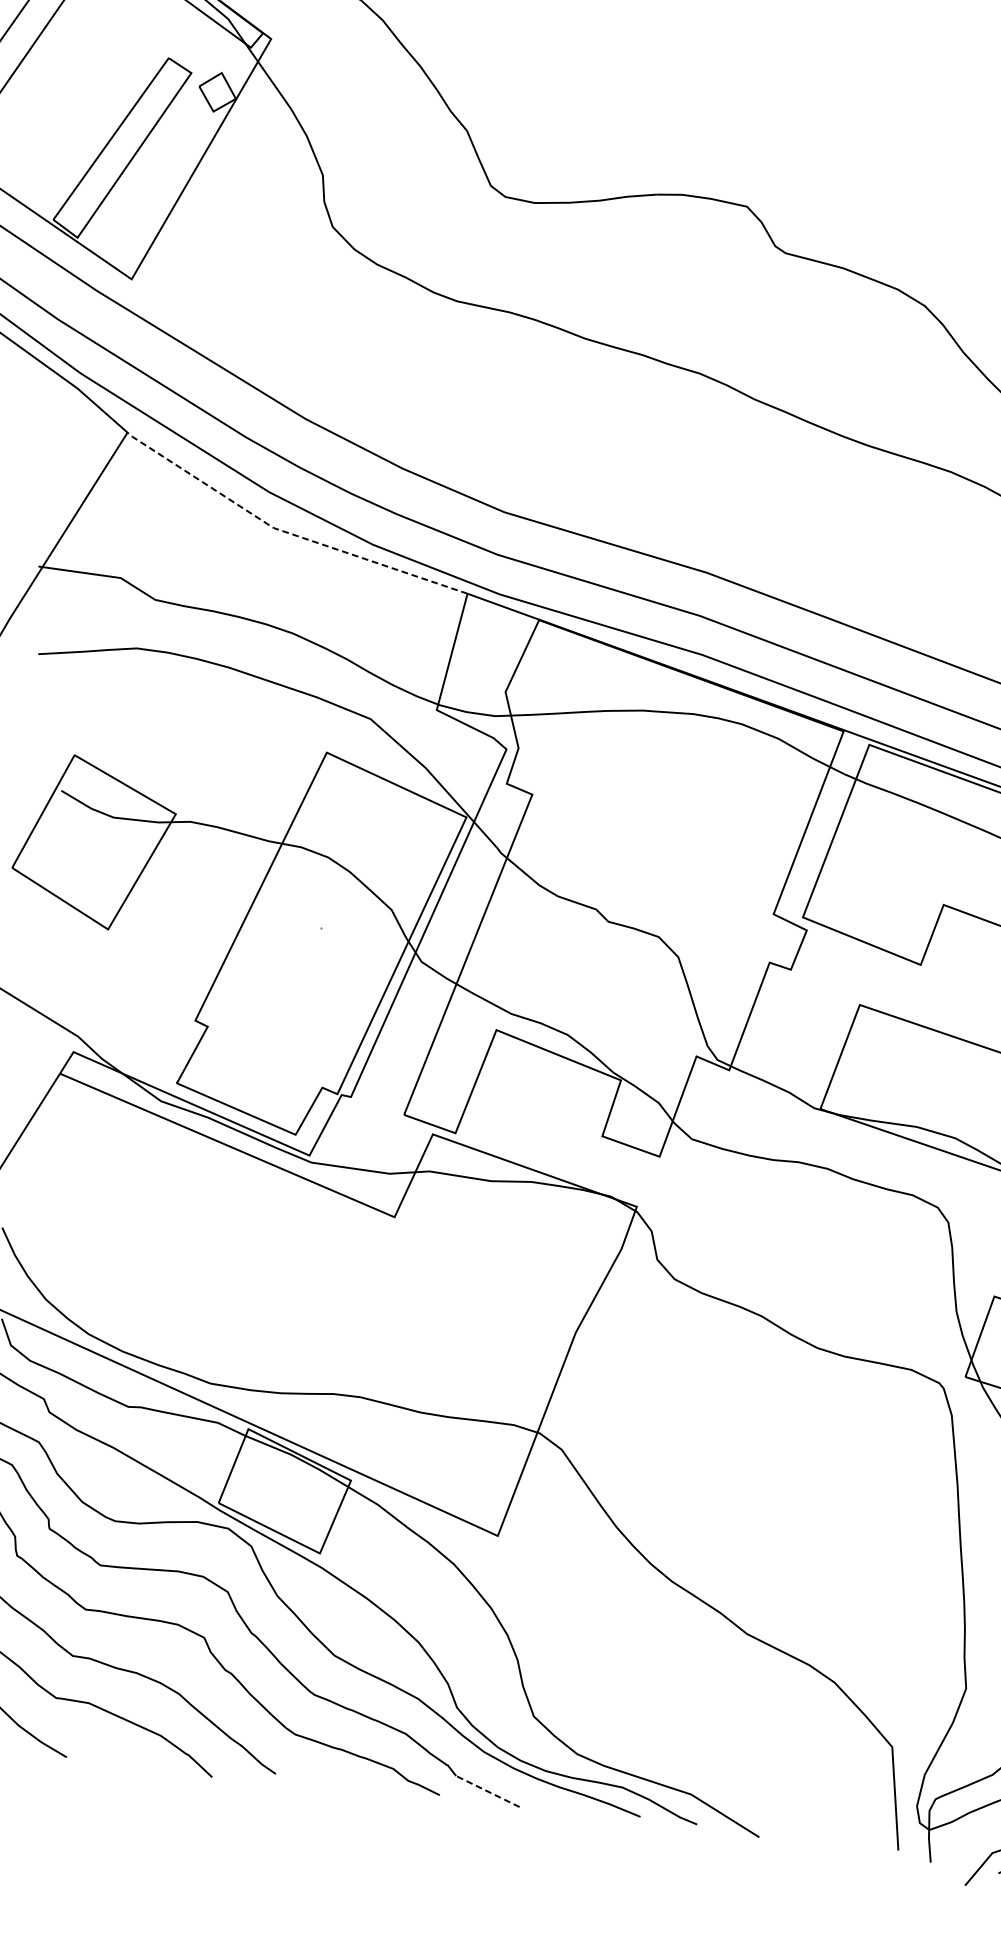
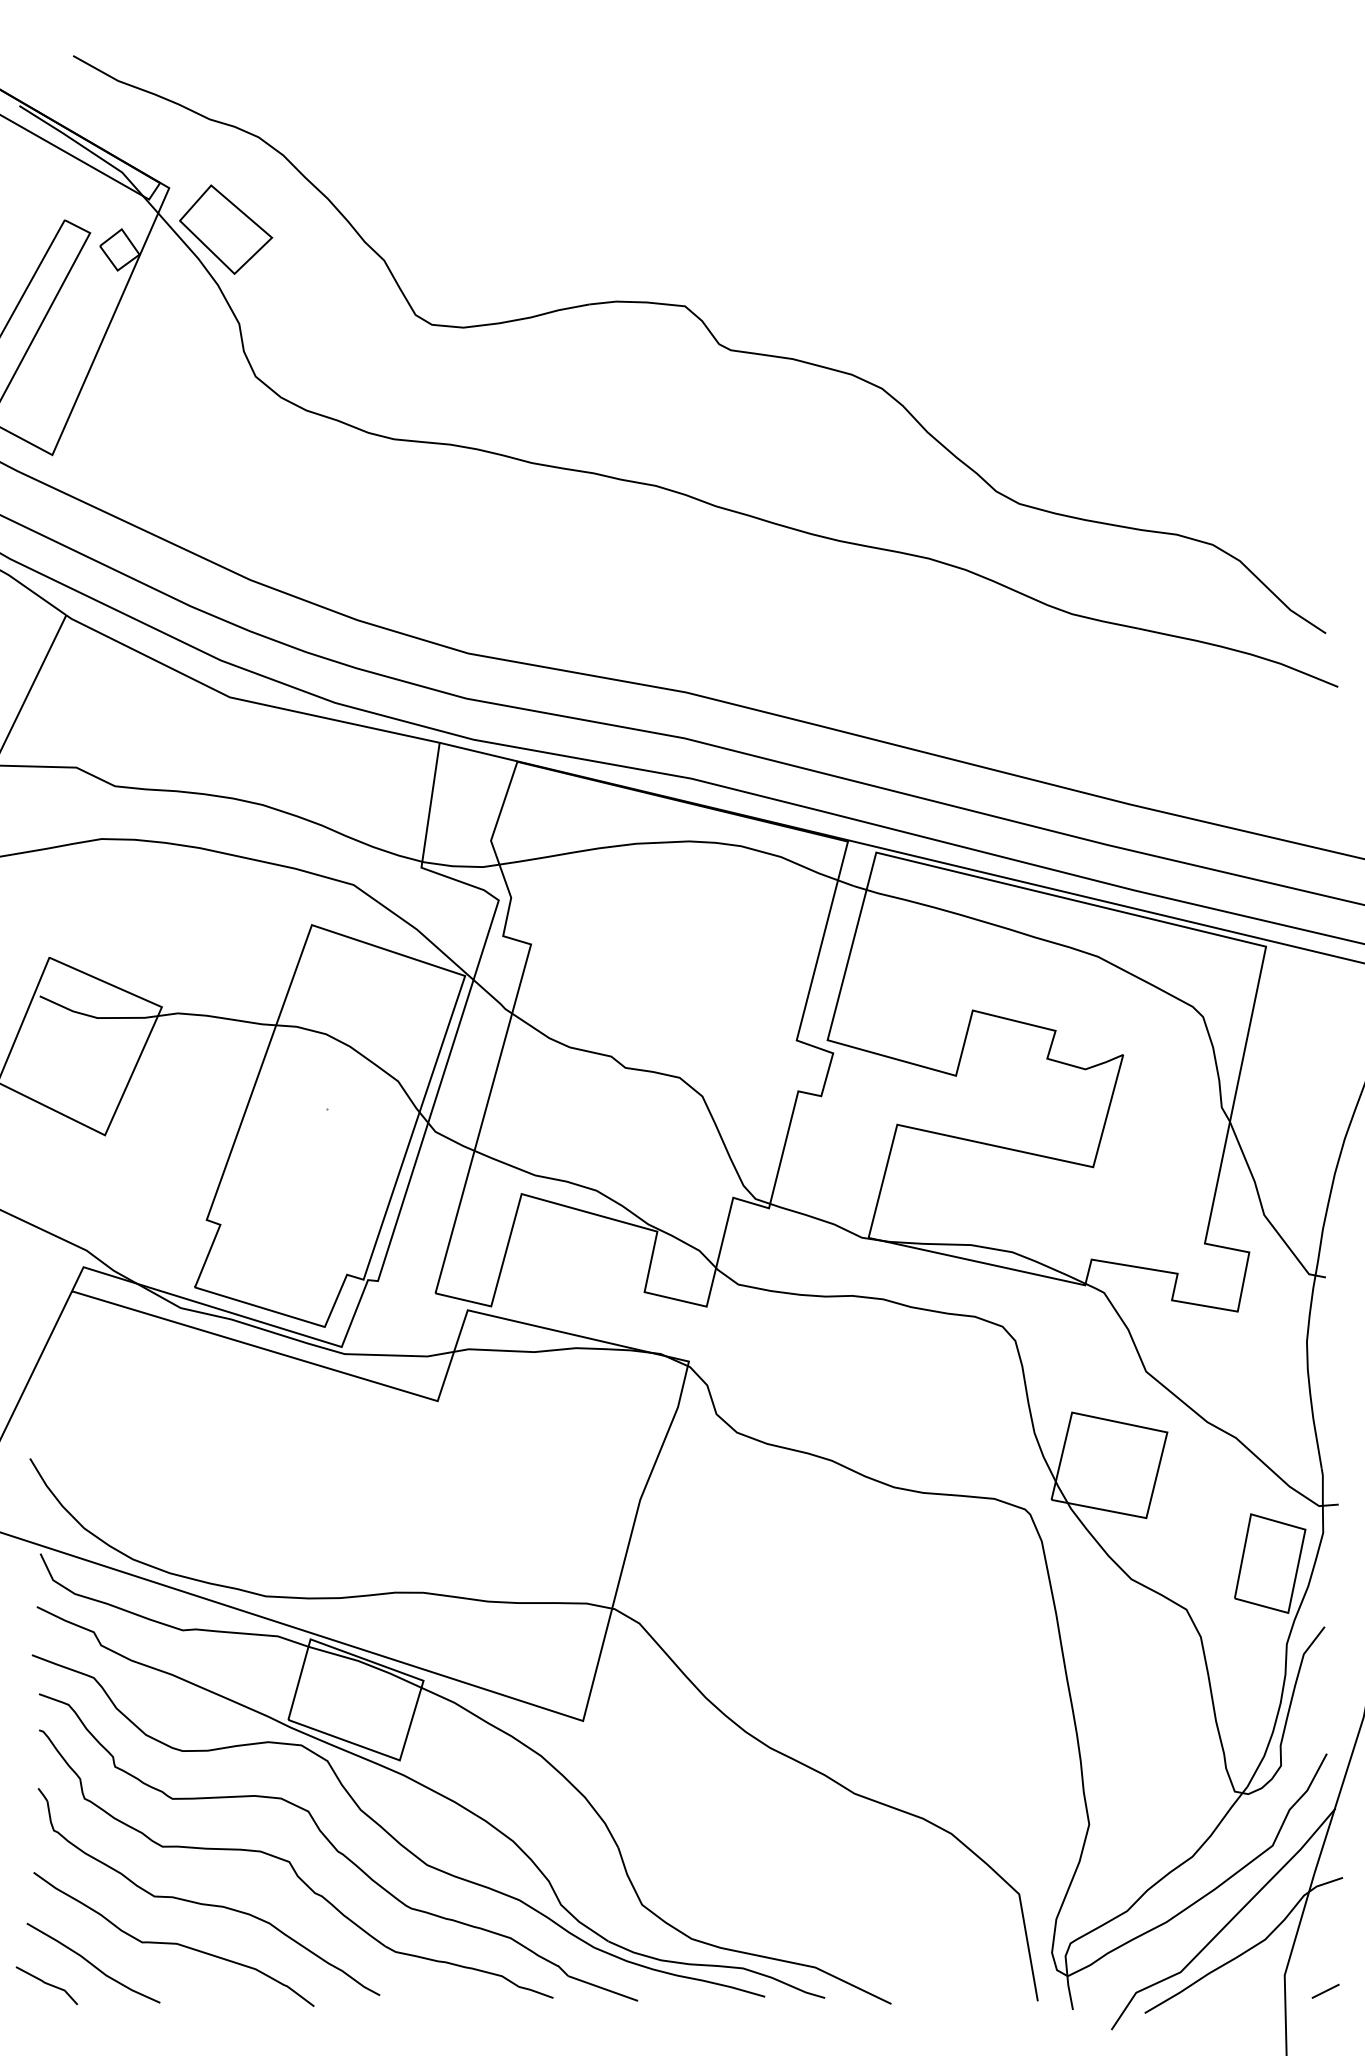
part: (320, 84) -> (226, 229), added
line: (286, 532) -> (243, 700), dashed -> solid
line: (487, 1791) -> (602, 1988), dashed -> solid

